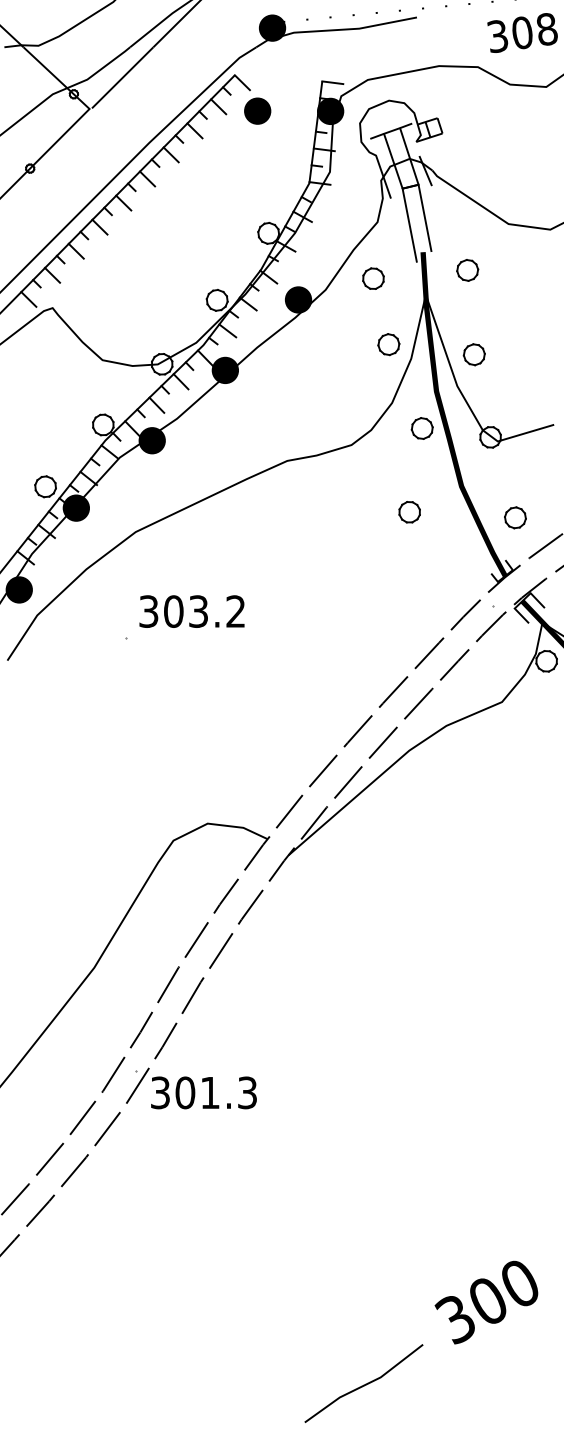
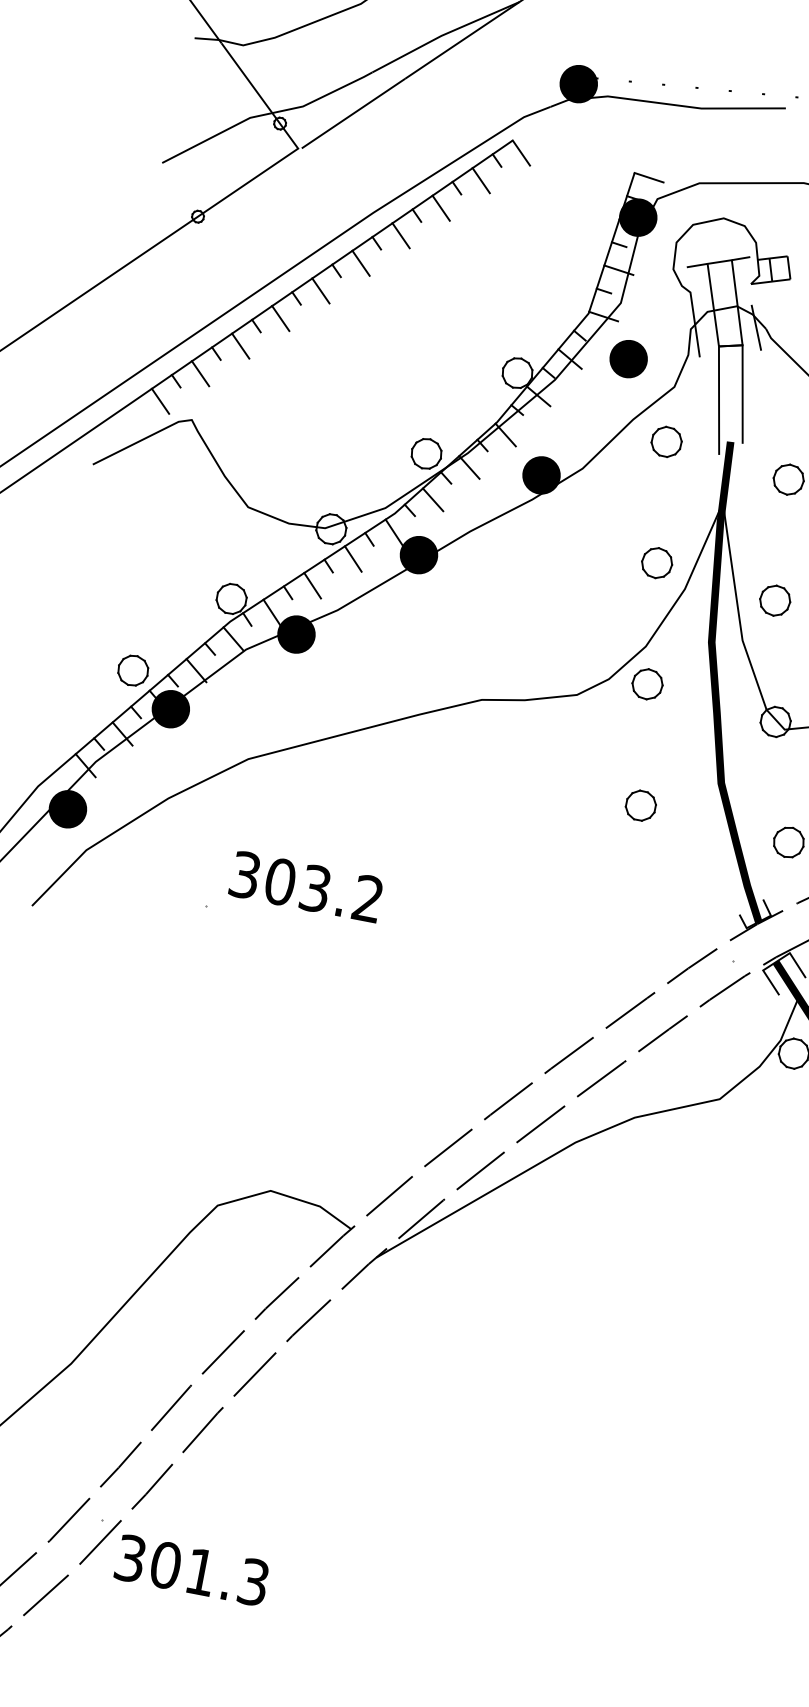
part: (257, 110) -> (628, 358), moved
part: (373, 278) -> (666, 441), moved
part: (421, 428) -> (646, 684), moved

